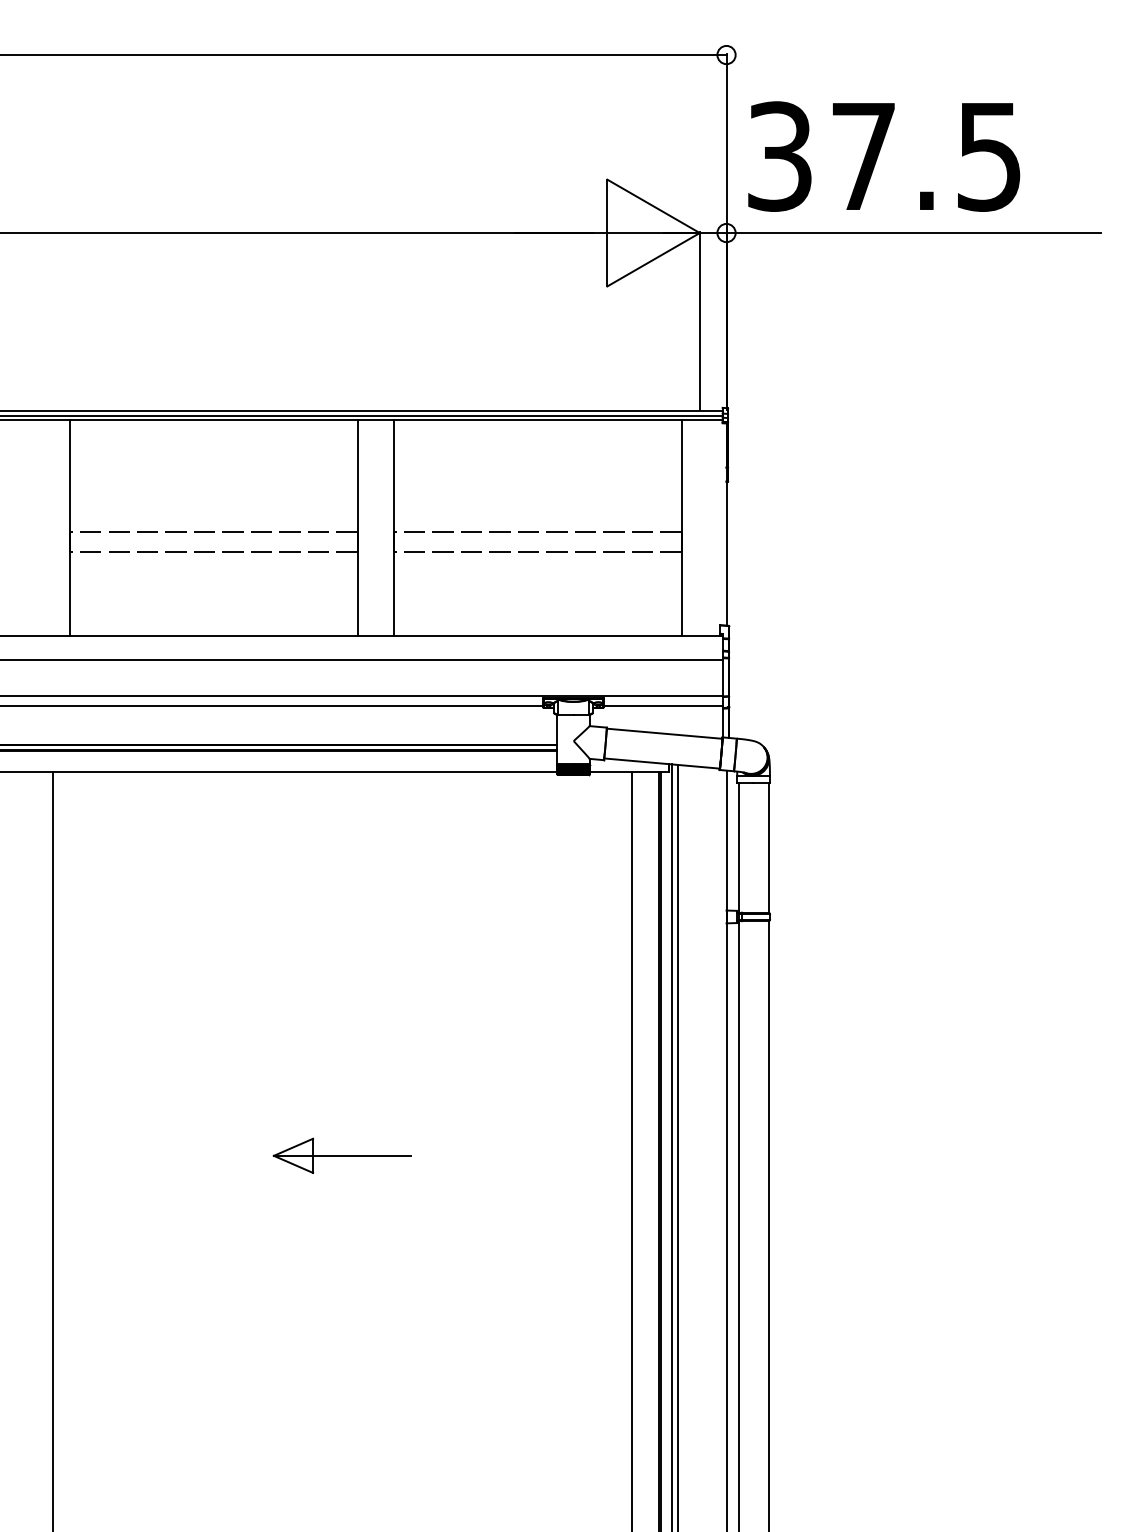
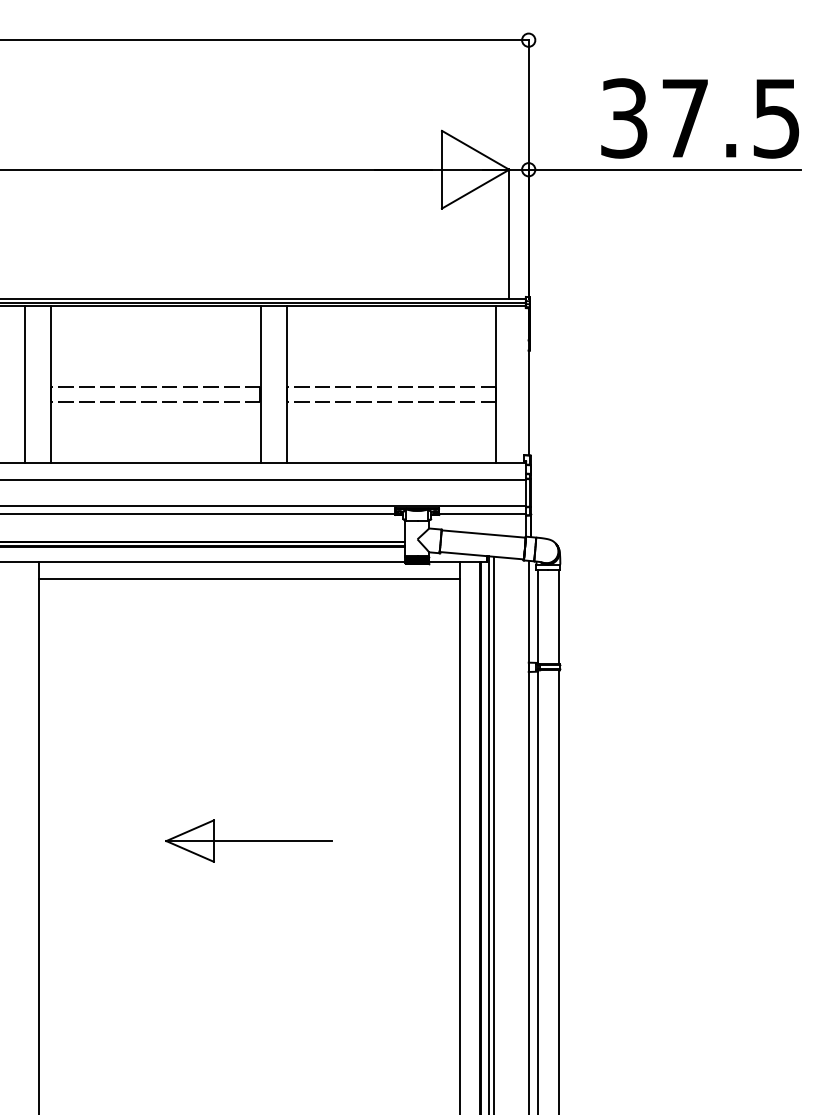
text: (884, 156) -> (700, 118), moved
line: (34, 527) -> (25, 383), added
line: (342, 795) -> (249, 578), added
part: (341, 1155) -> (248, 840), size x1.67

